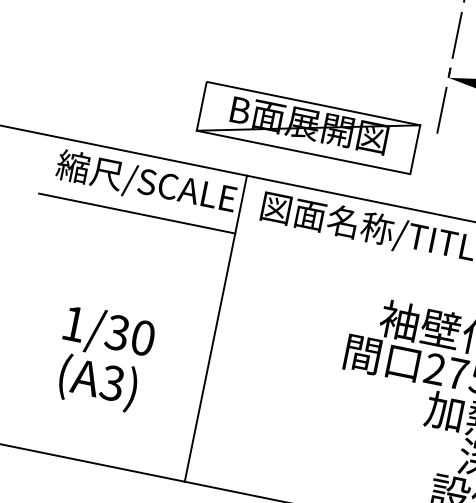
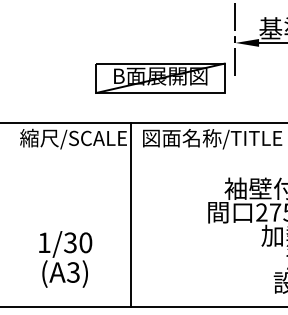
part: (308, 126) -> (160, 77), moved
line: (136, 213) -> (71, 157), removed
text: (103, 358) -> (65, 259), moved

